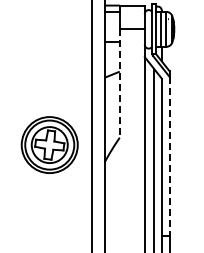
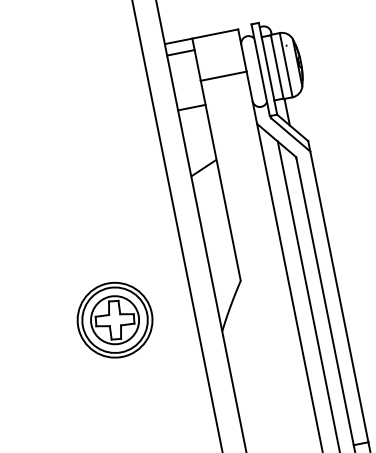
line: (119, 83) -> (220, 181), dashed -> solid
part: (49, 145) -> (114, 320), size x0.71
line: (169, 156) -> (338, 297), dashed -> solid

